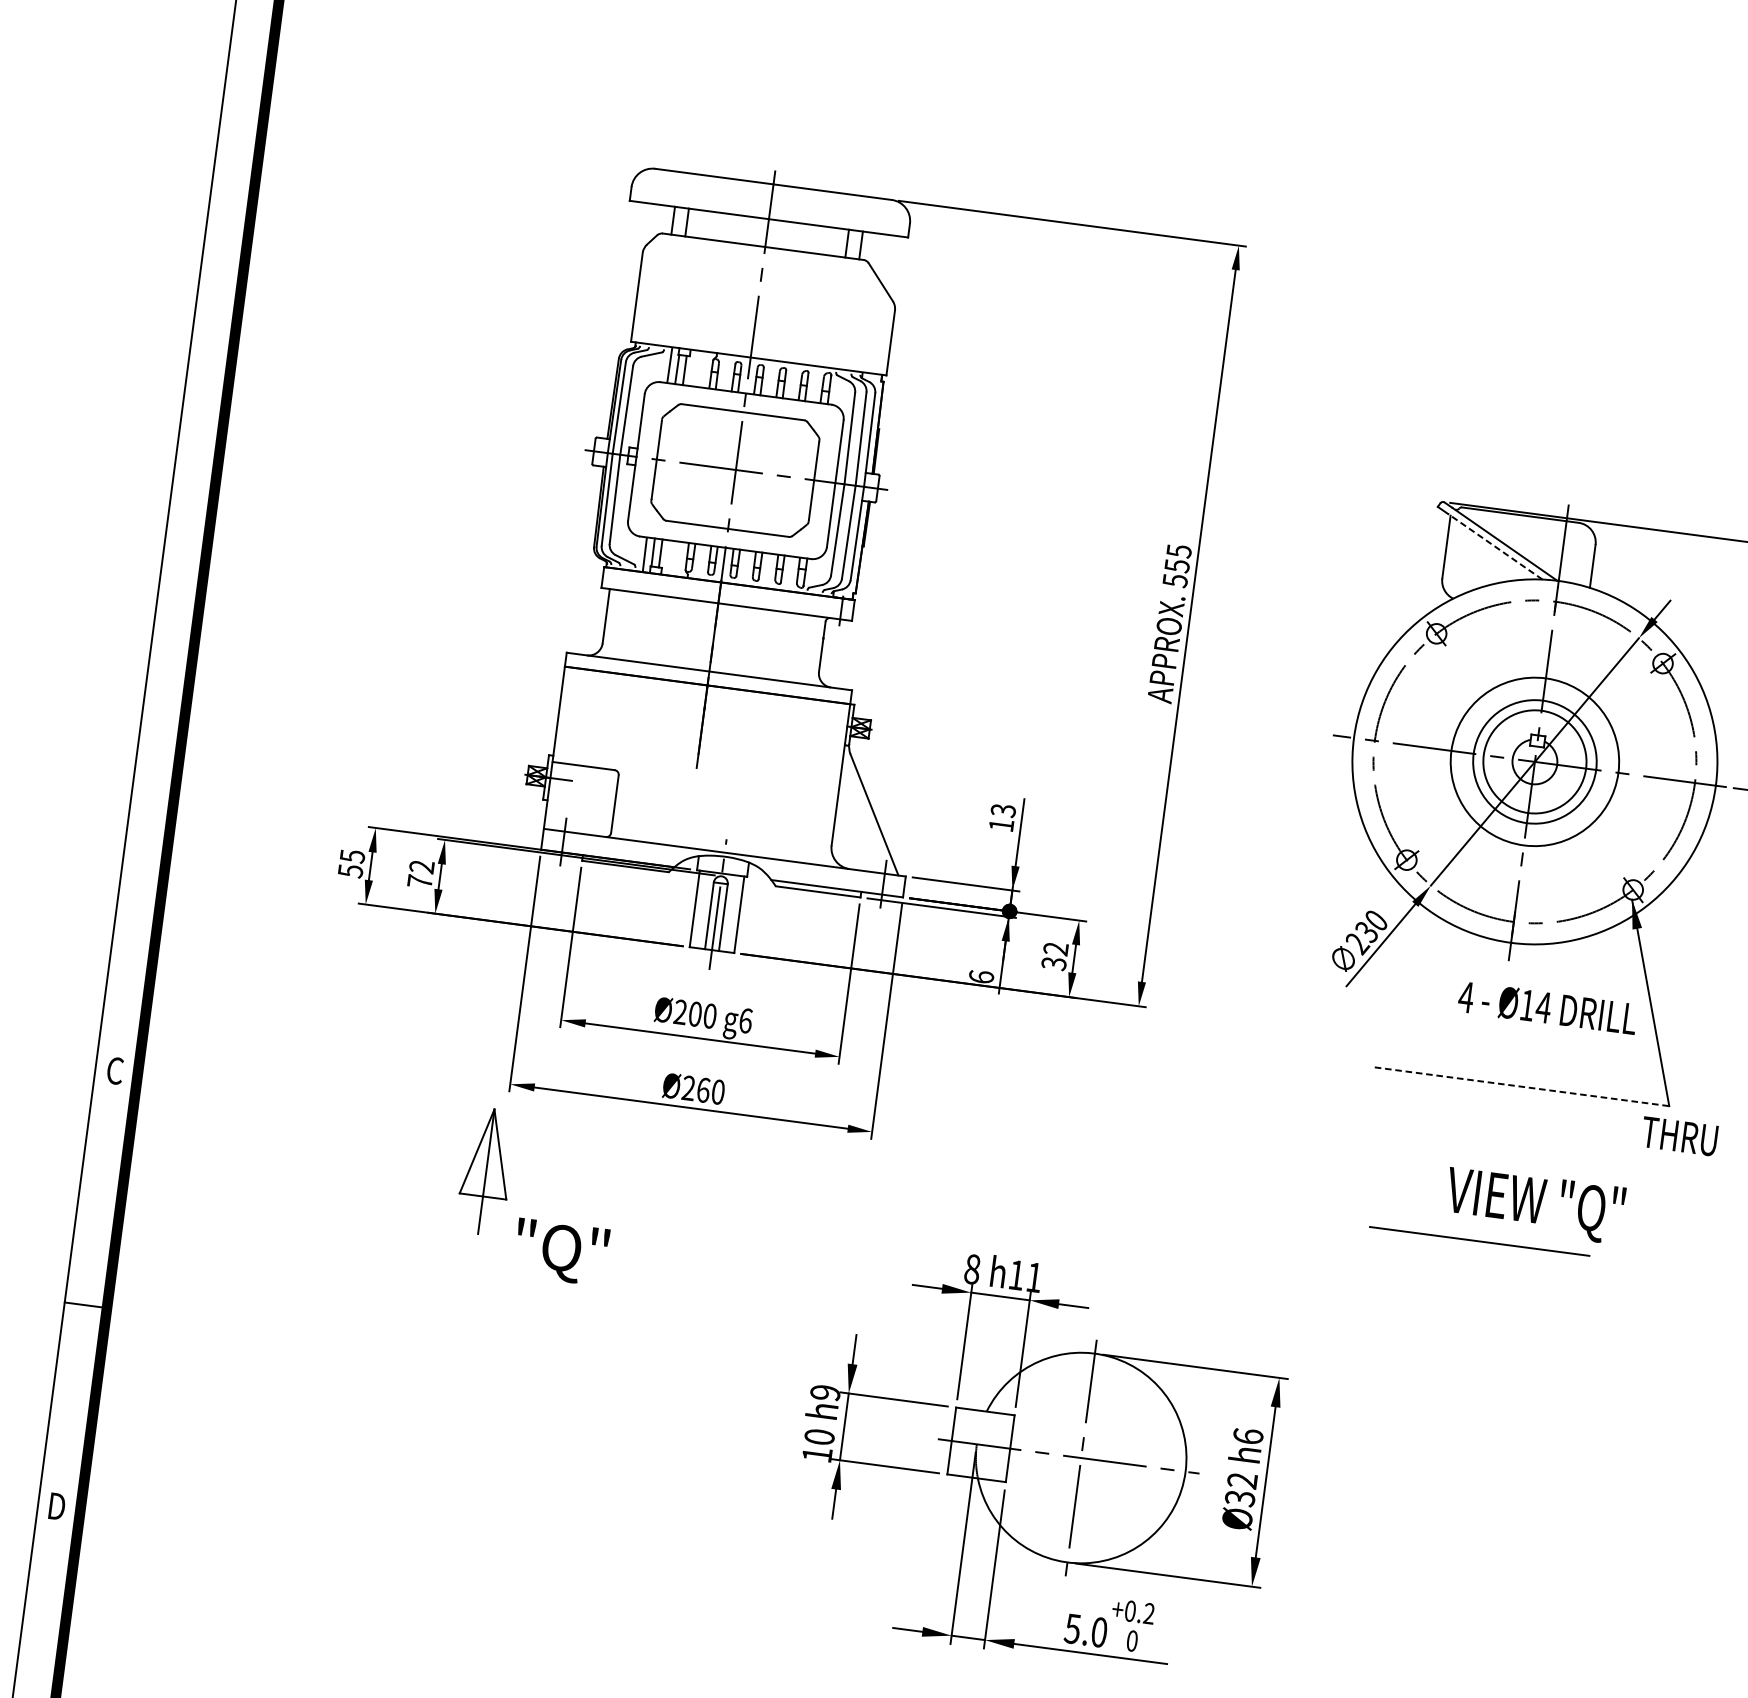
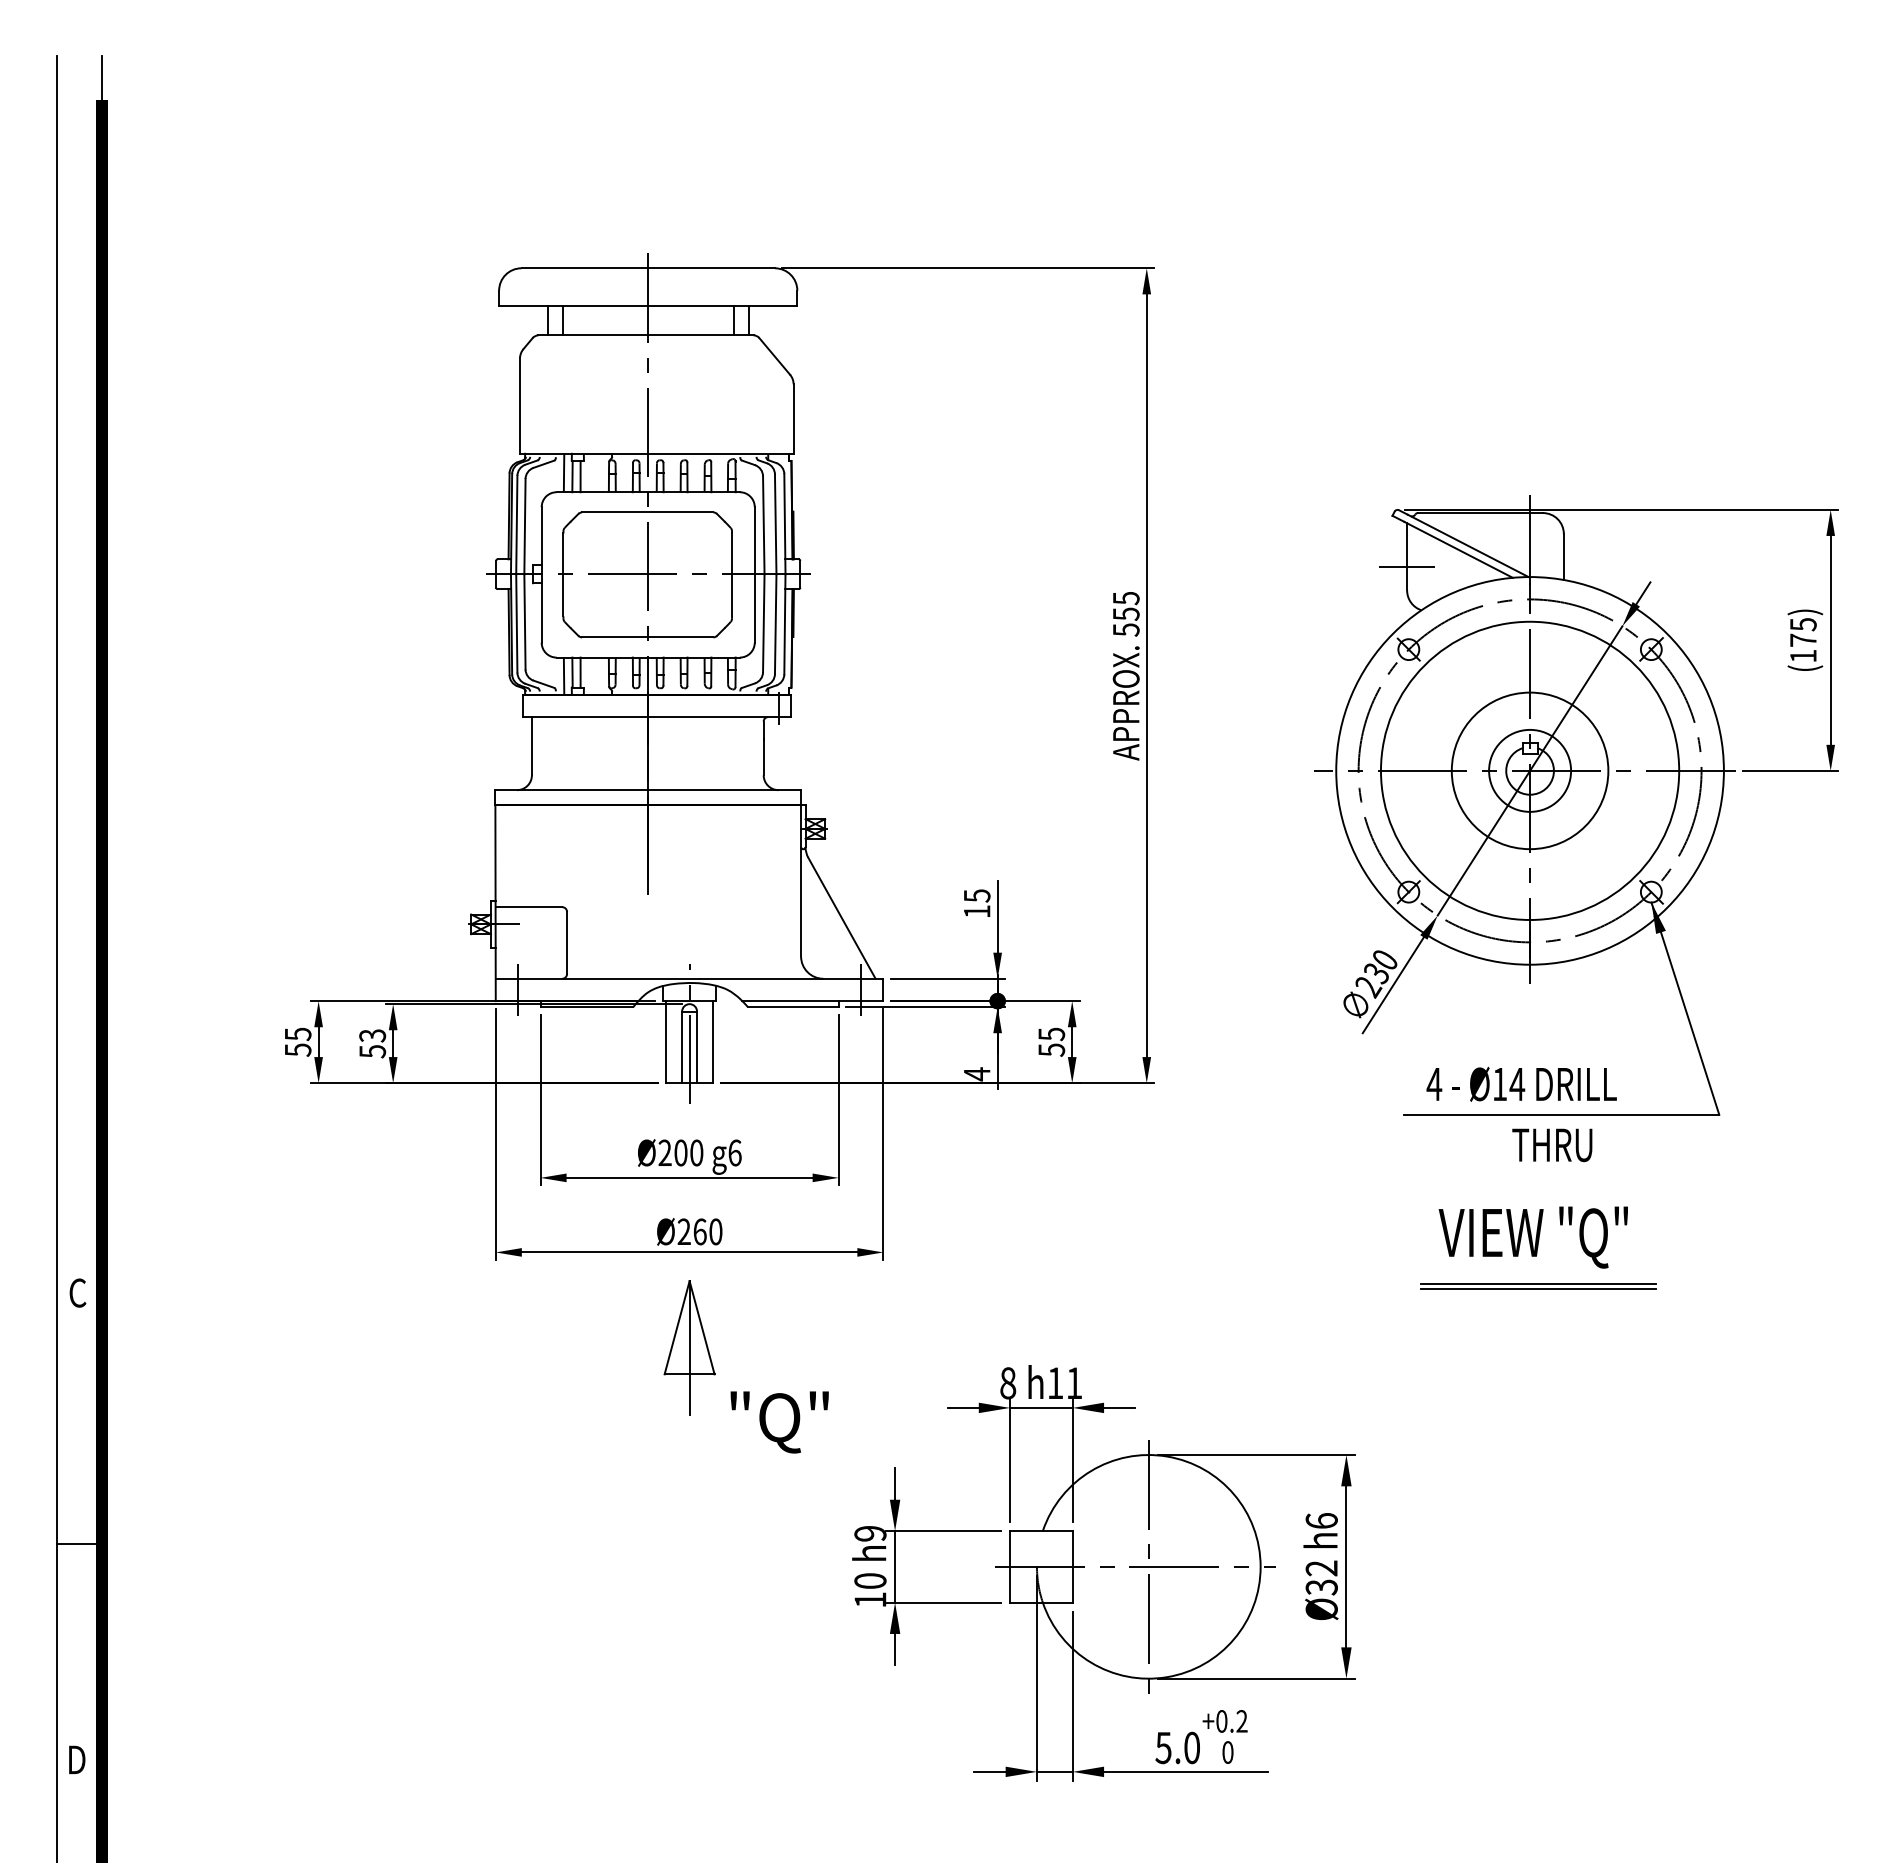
line: (1495, 546) -> (1458, 549), dashed -> solid
line: (1444, 555) -> (1406, 566), added
circle: (1534, 761) -> (1529, 770), size x1.43
circle: (1534, 761) -> (1529, 770), size x1.67
circle: (1535, 761) -> (1530, 770), size x0.62
text: (1002, 810) -> (976, 895), 13 -> 15
text: (420, 874) -> (372, 1043), 72 -> 53
text: (1054, 955) -> (1051, 1041), 32 -> 55
text: (980, 977) -> (976, 1074), 6 -> 4
text: (1547, 1007) -> (1521, 1083), moved
line: (1522, 1086) -> (1561, 1114), dashed -> solid
text: (1679, 1136) -> (1552, 1145), moved
text: (1533, 1204) -> (1532, 1237), moved
part: (533, 1219) -> (745, 1391), moved
line: (1478, 1246) -> (1537, 1289), added

